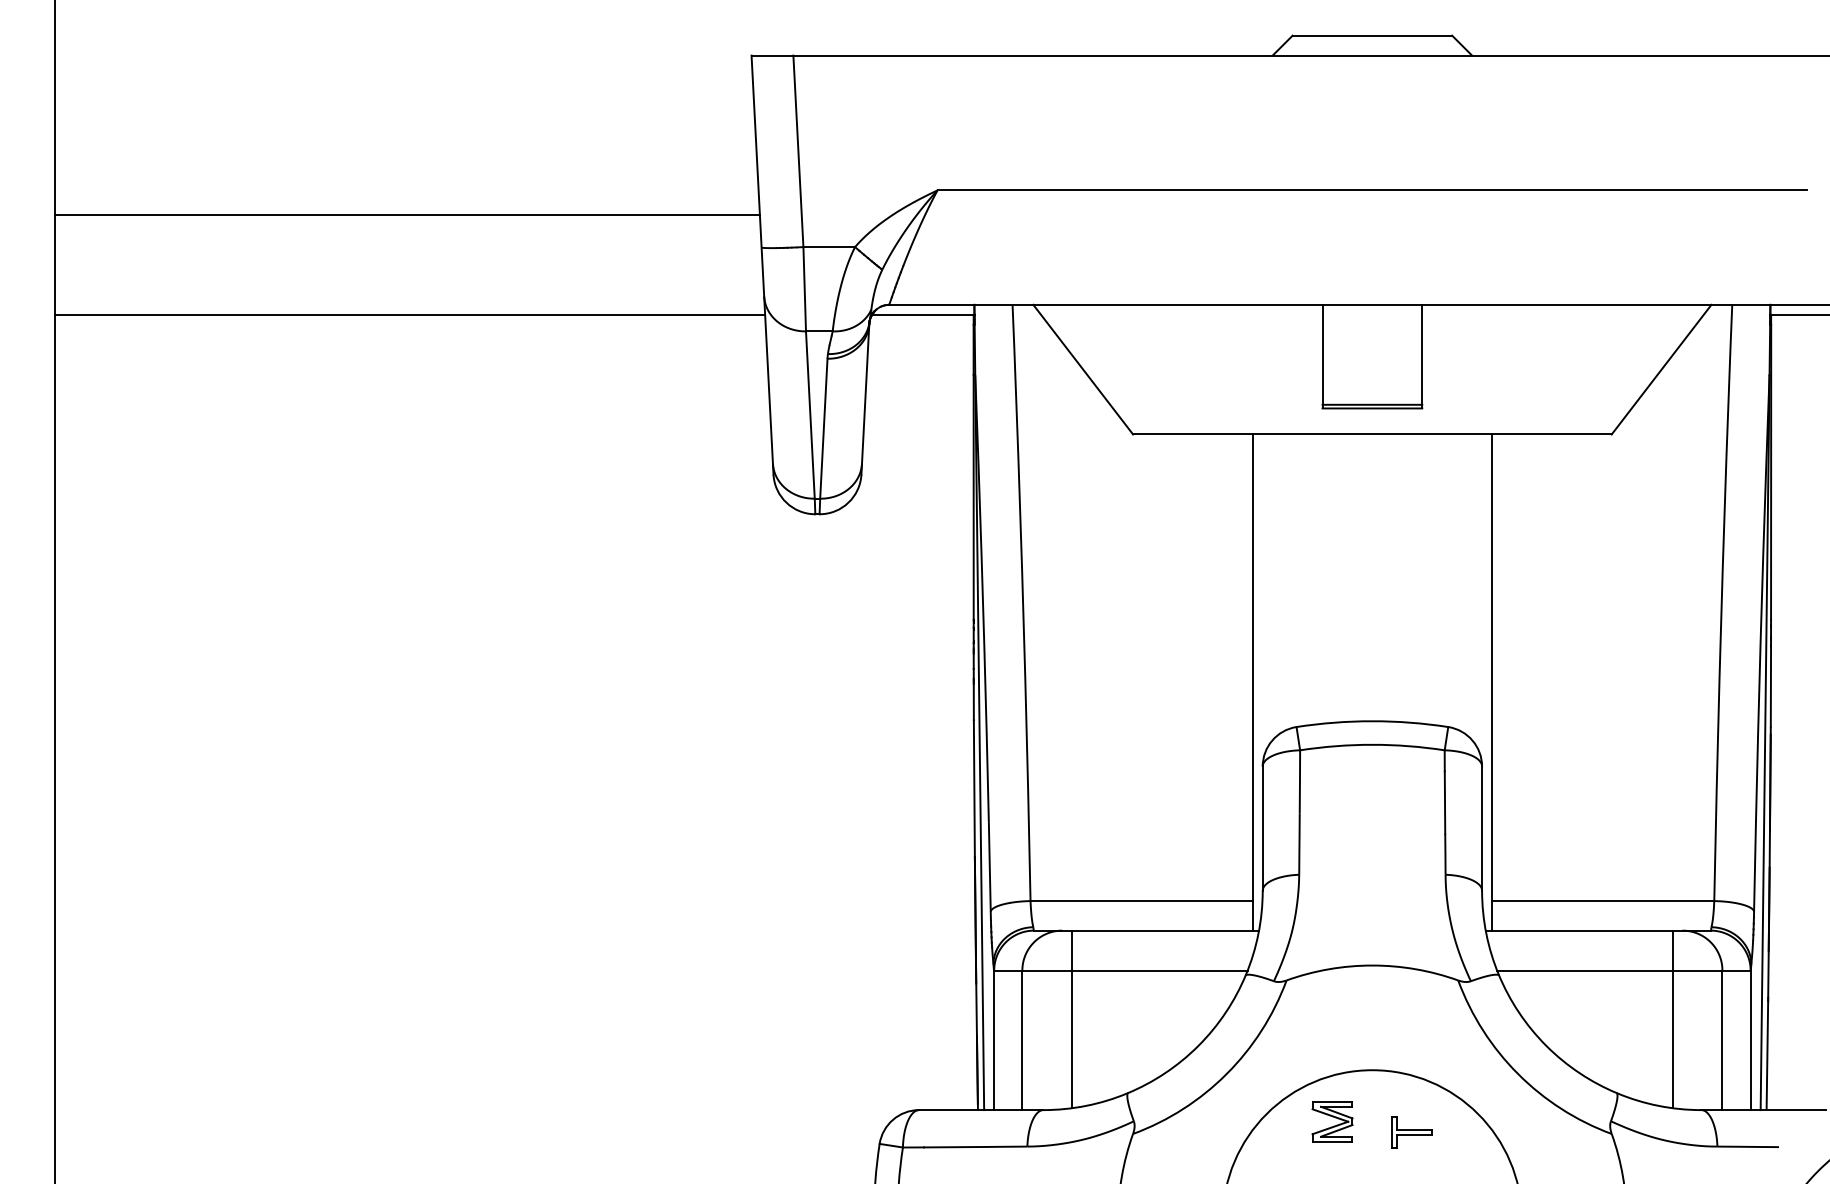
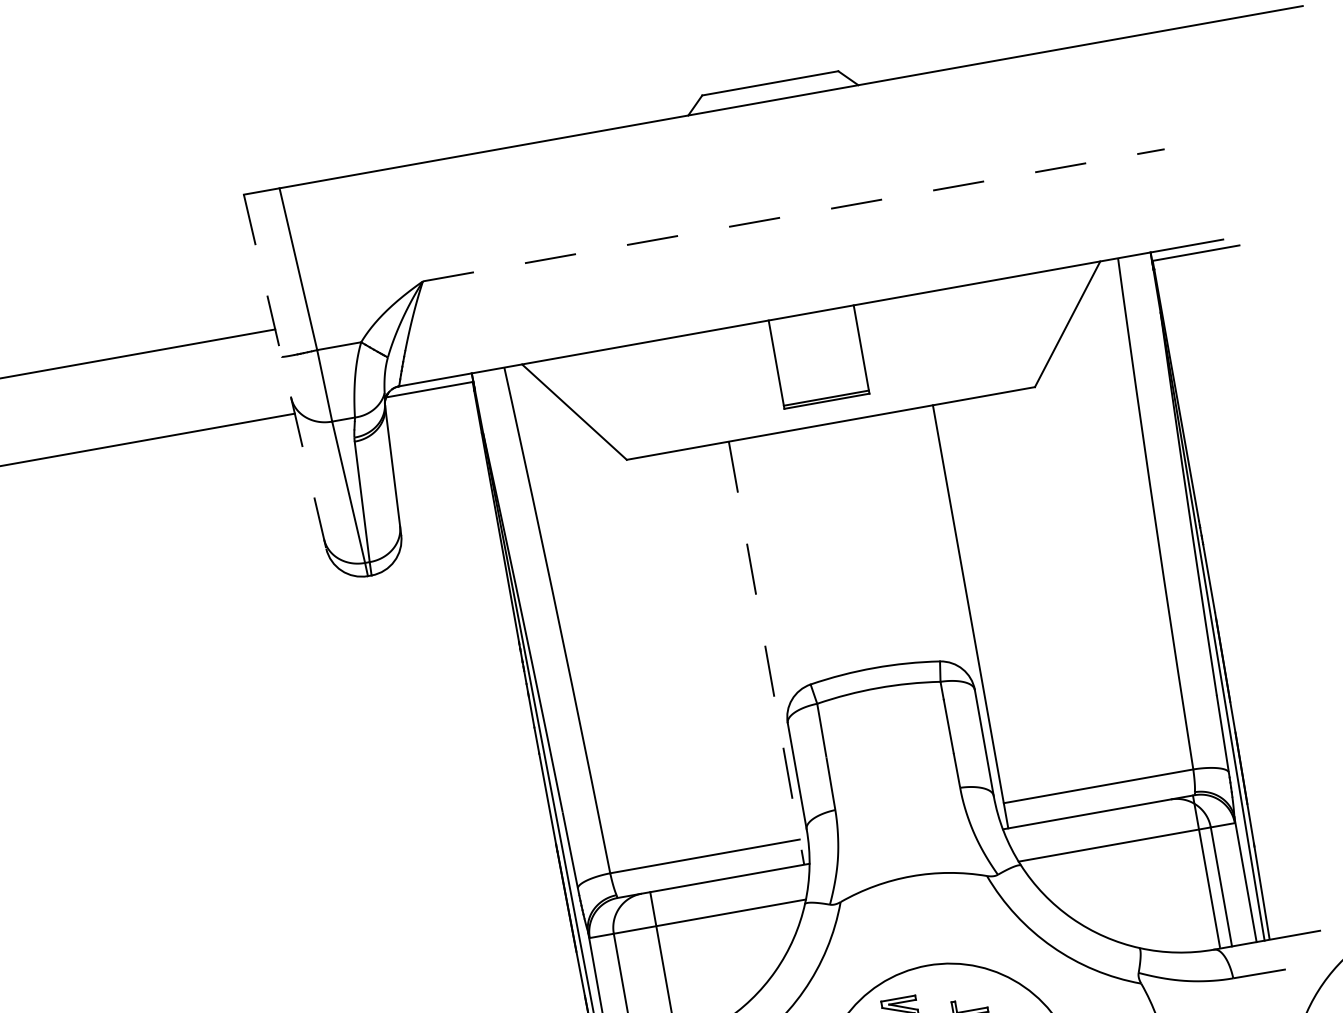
line: (1372, 190) -> (793, 215), solid -> dashed
line: (762, 265) -> (285, 372), solid -> dashed
line: (1252, 683) -> (766, 654), solid -> dashed
line: (1672, 1019) -> (1206, 871), moved

